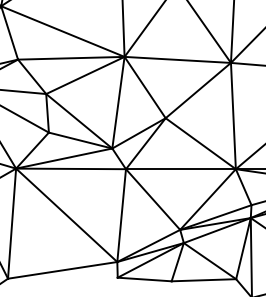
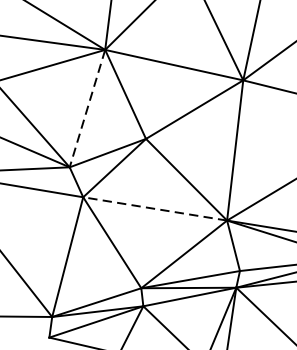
line: (118, 103) -> (87, 109), solid -> dashed
line: (180, 169) -> (154, 209), solid -> dashed

